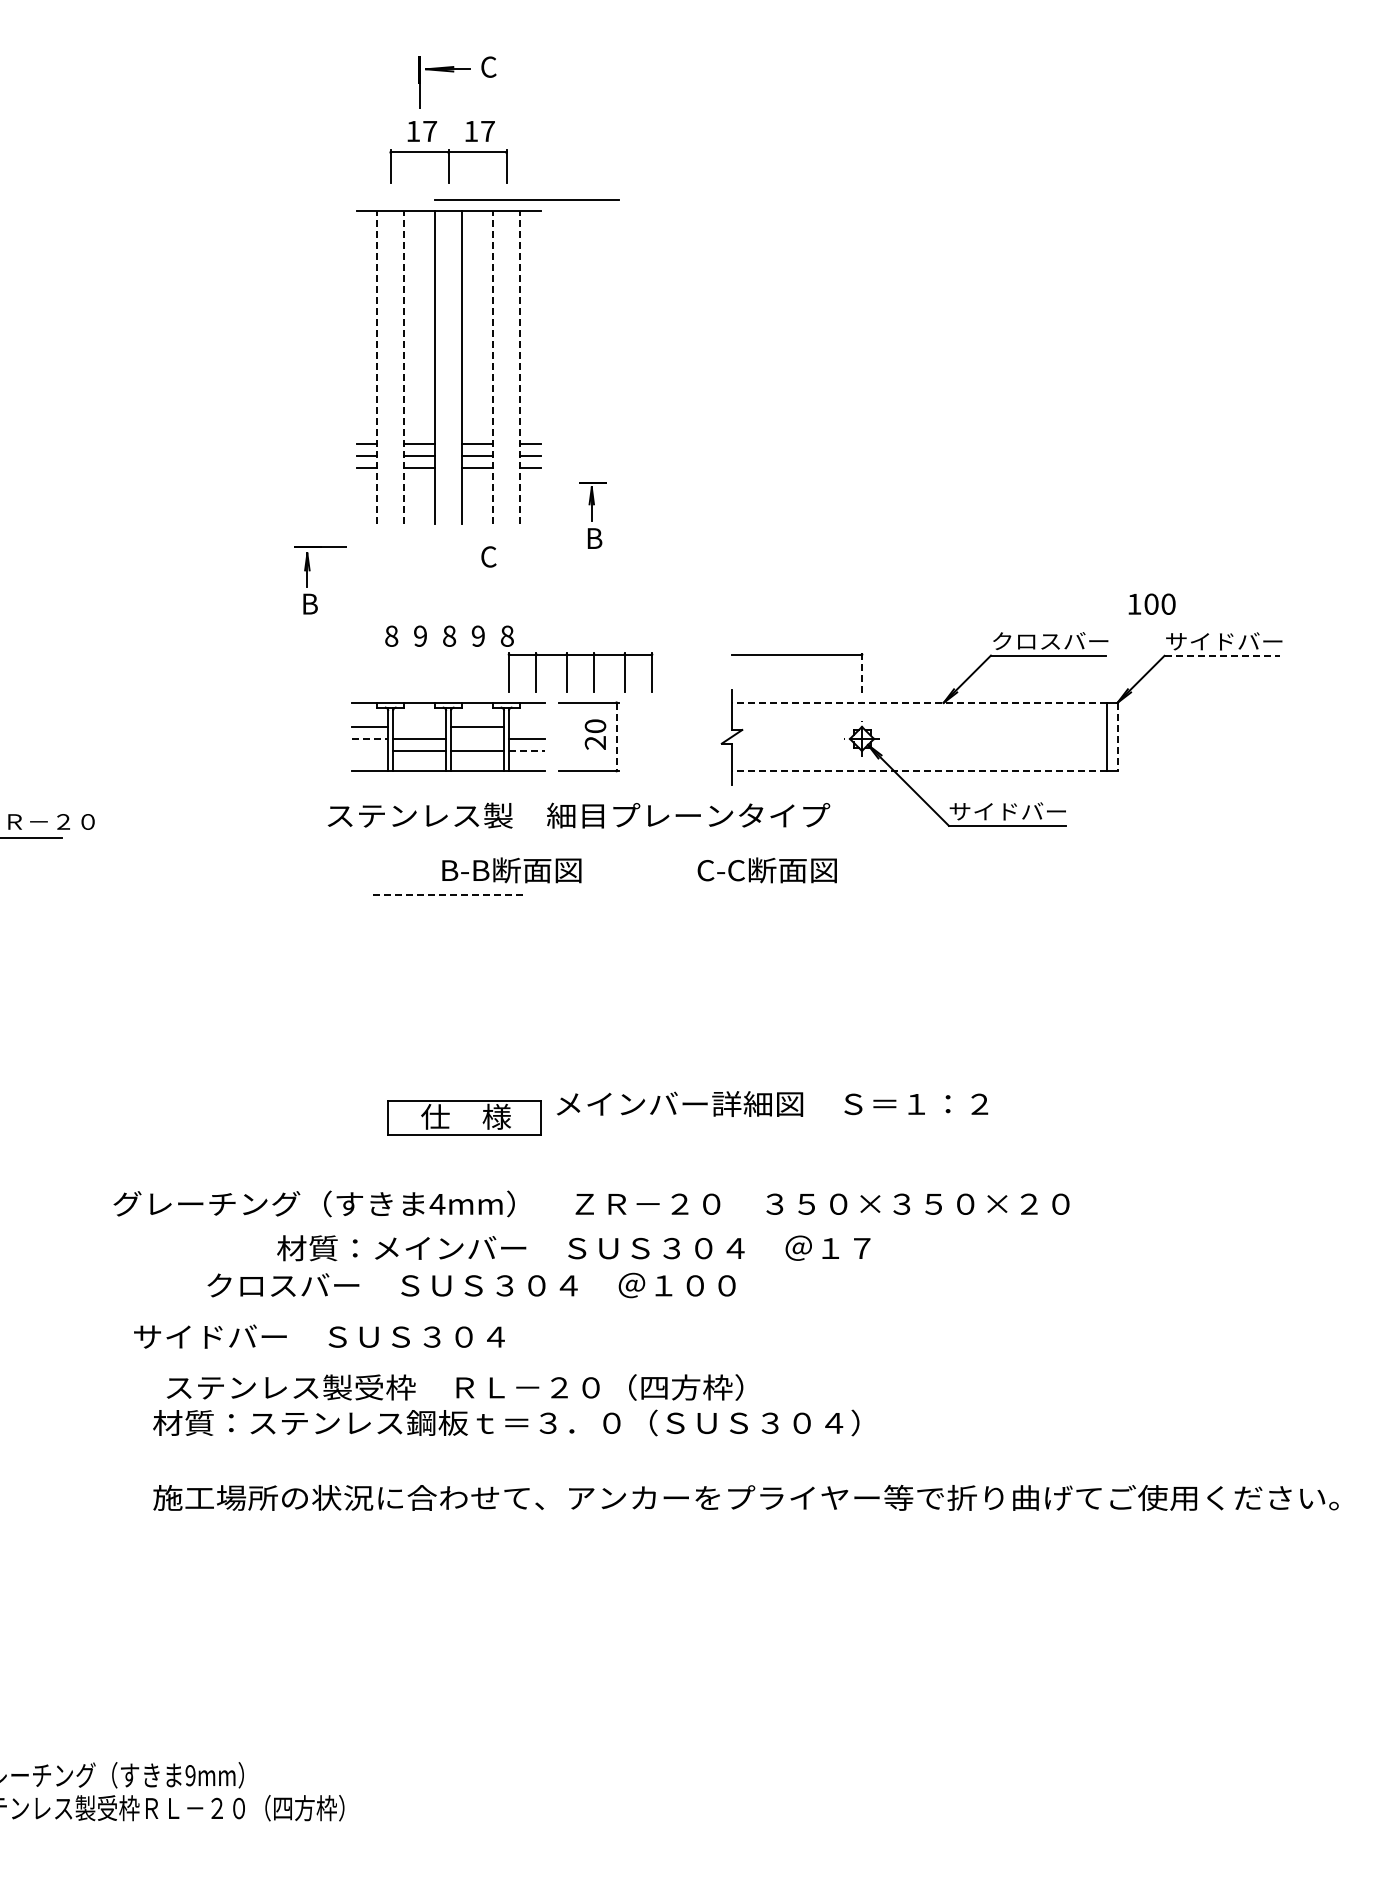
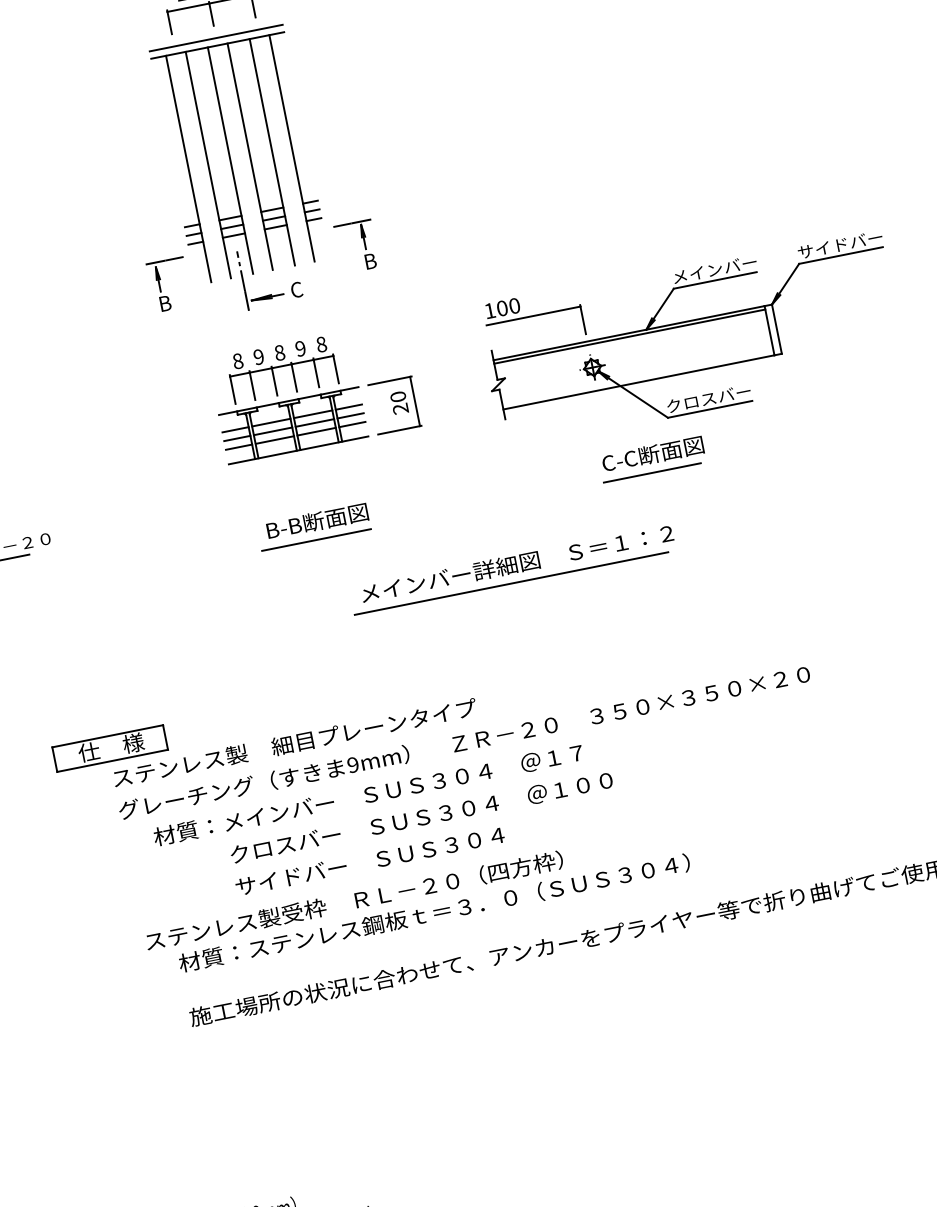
line: (526, 199) -> (216, 37), moved
line: (377, 367) -> (189, 169), dashed -> solid
line: (404, 367) -> (208, 165), dashed -> solid
line: (492, 367) -> (272, 152), dashed -> solid
line: (520, 367) -> (292, 148), dashed -> solid
line: (566, 482) -> (342, 224), added
part: (420, 530) -> (243, 280), added
part: (307, 580) -> (159, 286), moved
text: (1151, 603) -> (502, 307), moved
text: (1026, 641) -> (697, 273), クロスバー -> メインバー
line: (1222, 655) -> (841, 255), dashed -> solid
part: (567, 672) -> (274, 381), moved
line: (862, 673) -> (583, 320), dashed -> solid
line: (919, 702) -> (628, 332), dashed -> solid
line: (919, 707) -> (629, 336), added
line: (419, 726) -> (271, 422), added
line: (526, 726) -> (348, 407), added
line: (616, 737) -> (415, 401), dashed -> solid
line: (1117, 737) -> (777, 329), dashed -> solid
line: (370, 738) -> (237, 438), dashed -> solid
line: (477, 738) -> (314, 422), added
line: (370, 750) -> (239, 446), added
line: (527, 750) -> (352, 424), dashed -> solid
line: (919, 771) -> (638, 382), dashed -> solid
text: (983, 811) -> (690, 402), サイドバー -> クロスバー
text: (578, 815) -> (294, 743), moved
text: (511, 870) -> (317, 521), moved
text: (766, 870) -> (652, 454), moved
line: (449, 895) -> (317, 540), dashed -> solid
line: (913, 895) -> (652, 473), added
line: (696, 1004) -> (511, 583), added
text: (772, 1103) -> (517, 563), moved
part: (464, 1117) -> (110, 748), moved
text: (437, 1203) -> (353, 764), 4mm -> 9mm
text: (573, 1248) -> (368, 795), moved
text: (471, 1285) -> (421, 817), moved
text: (319, 1336) -> (370, 860), moved
text: (455, 1387) -> (354, 900), moved

